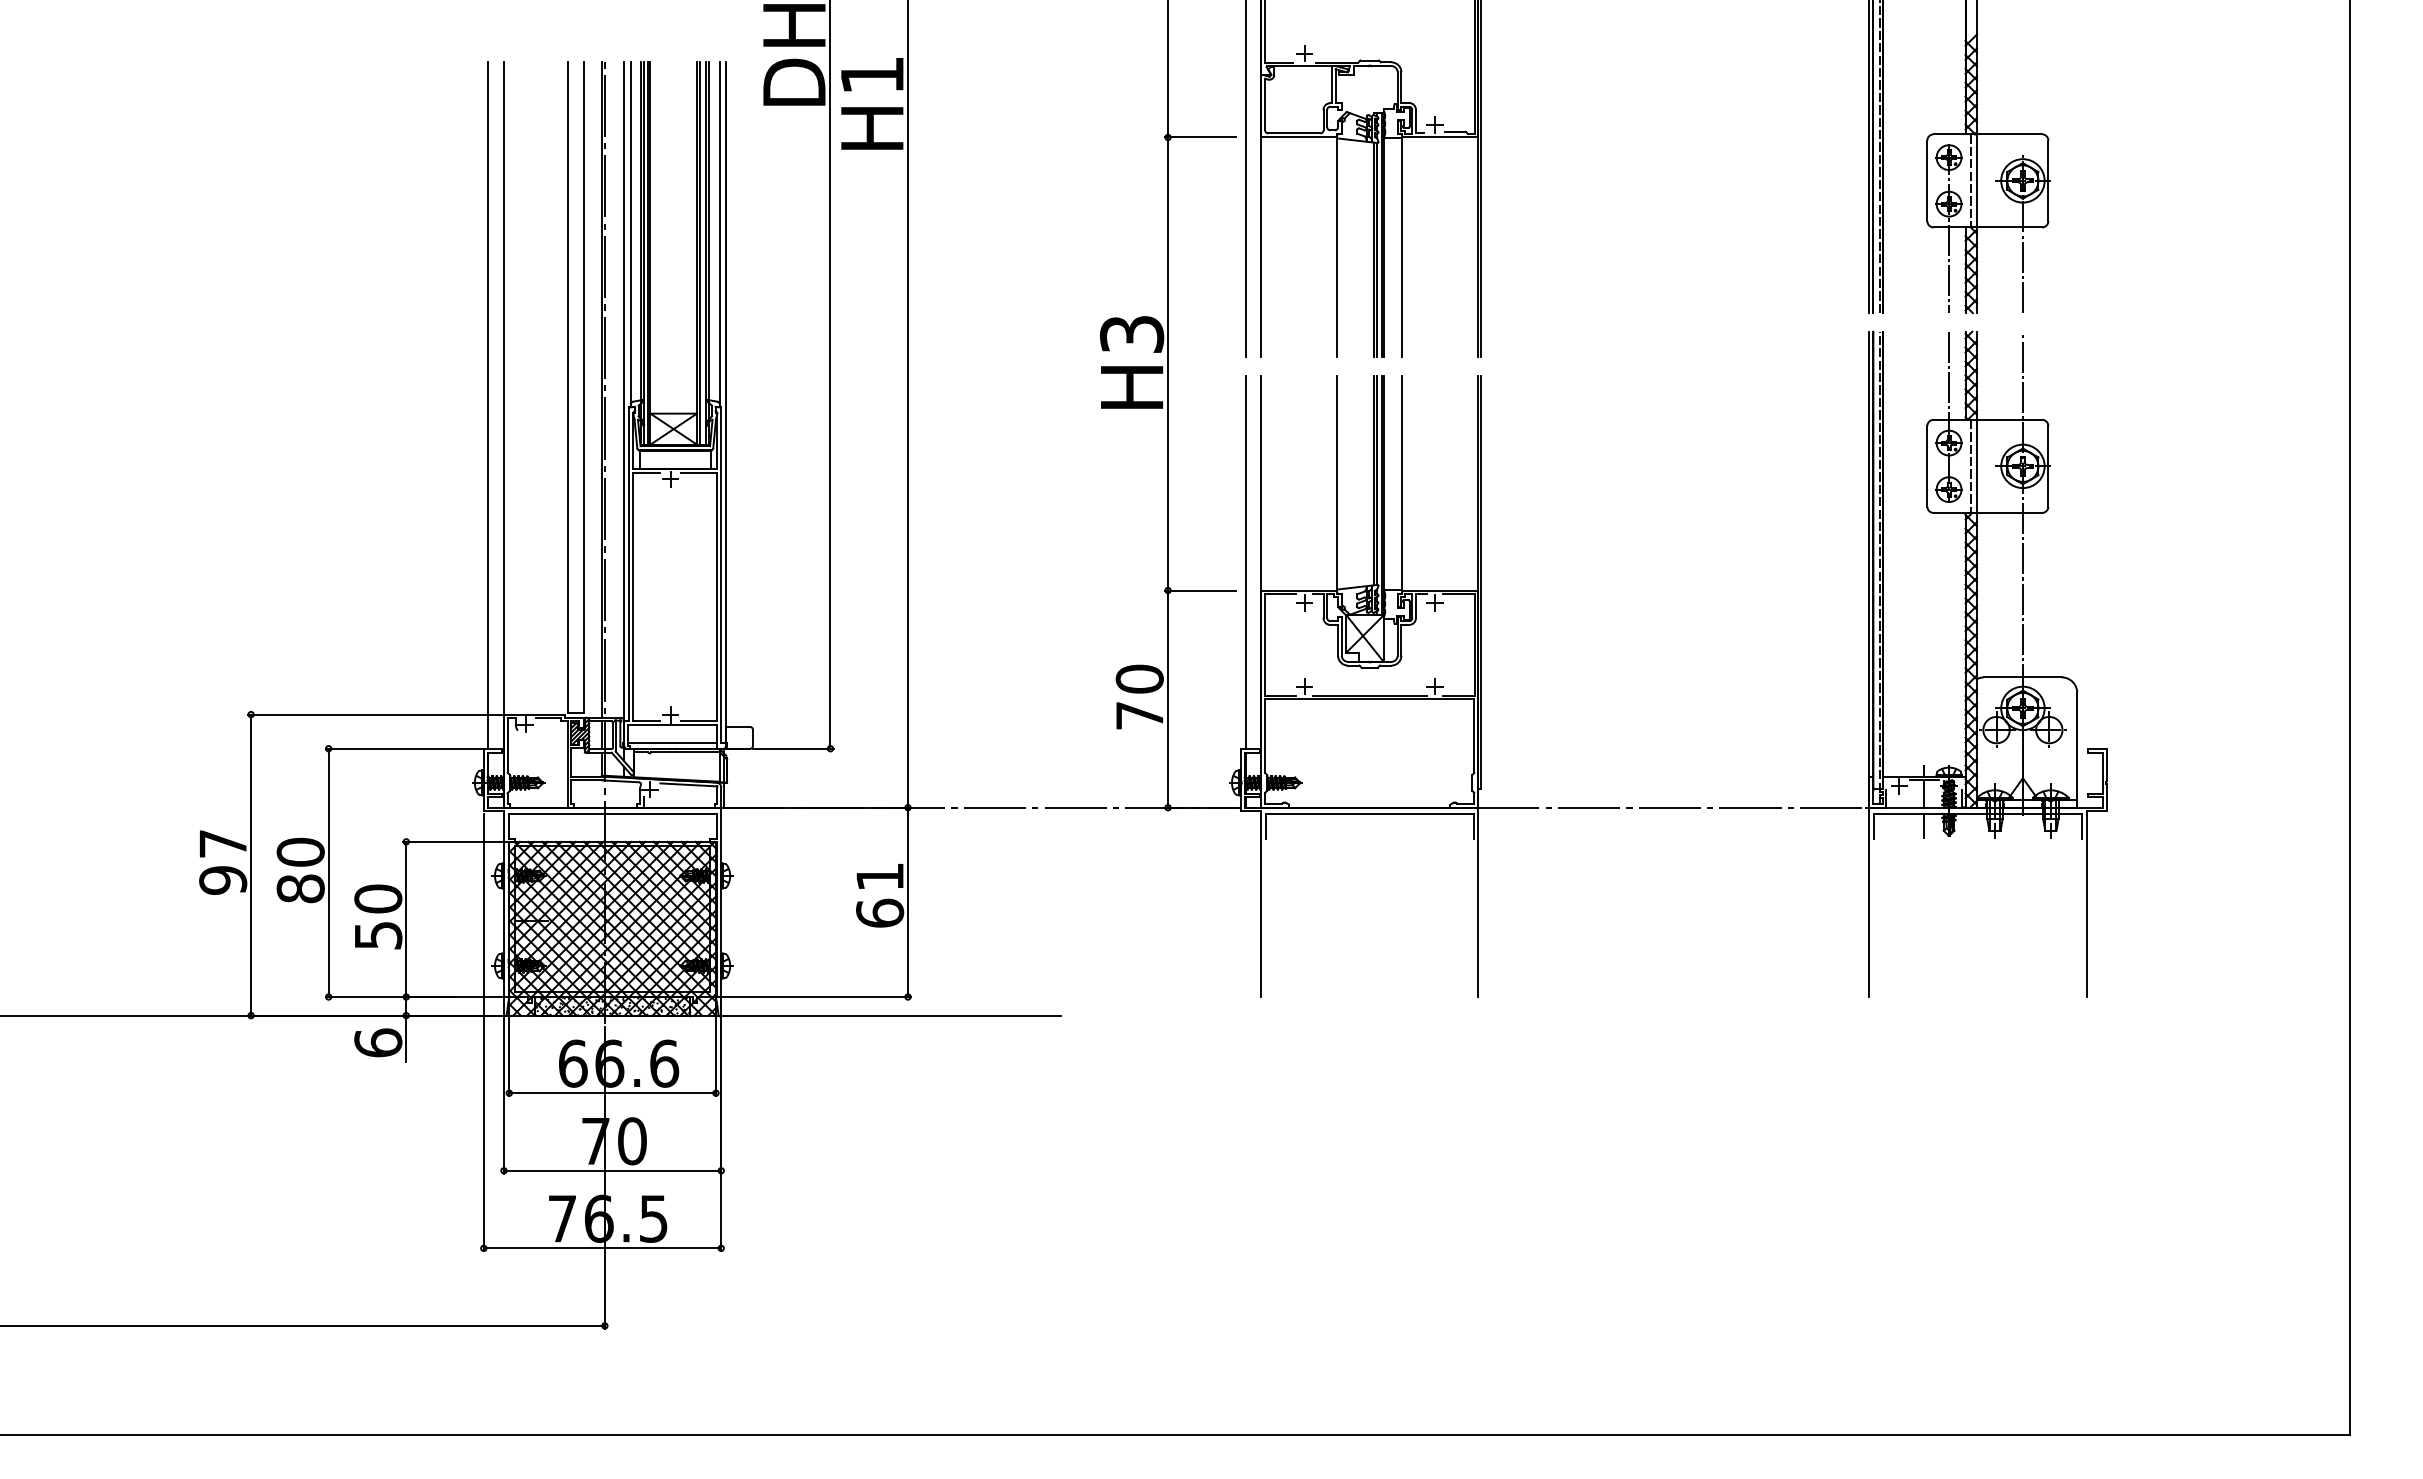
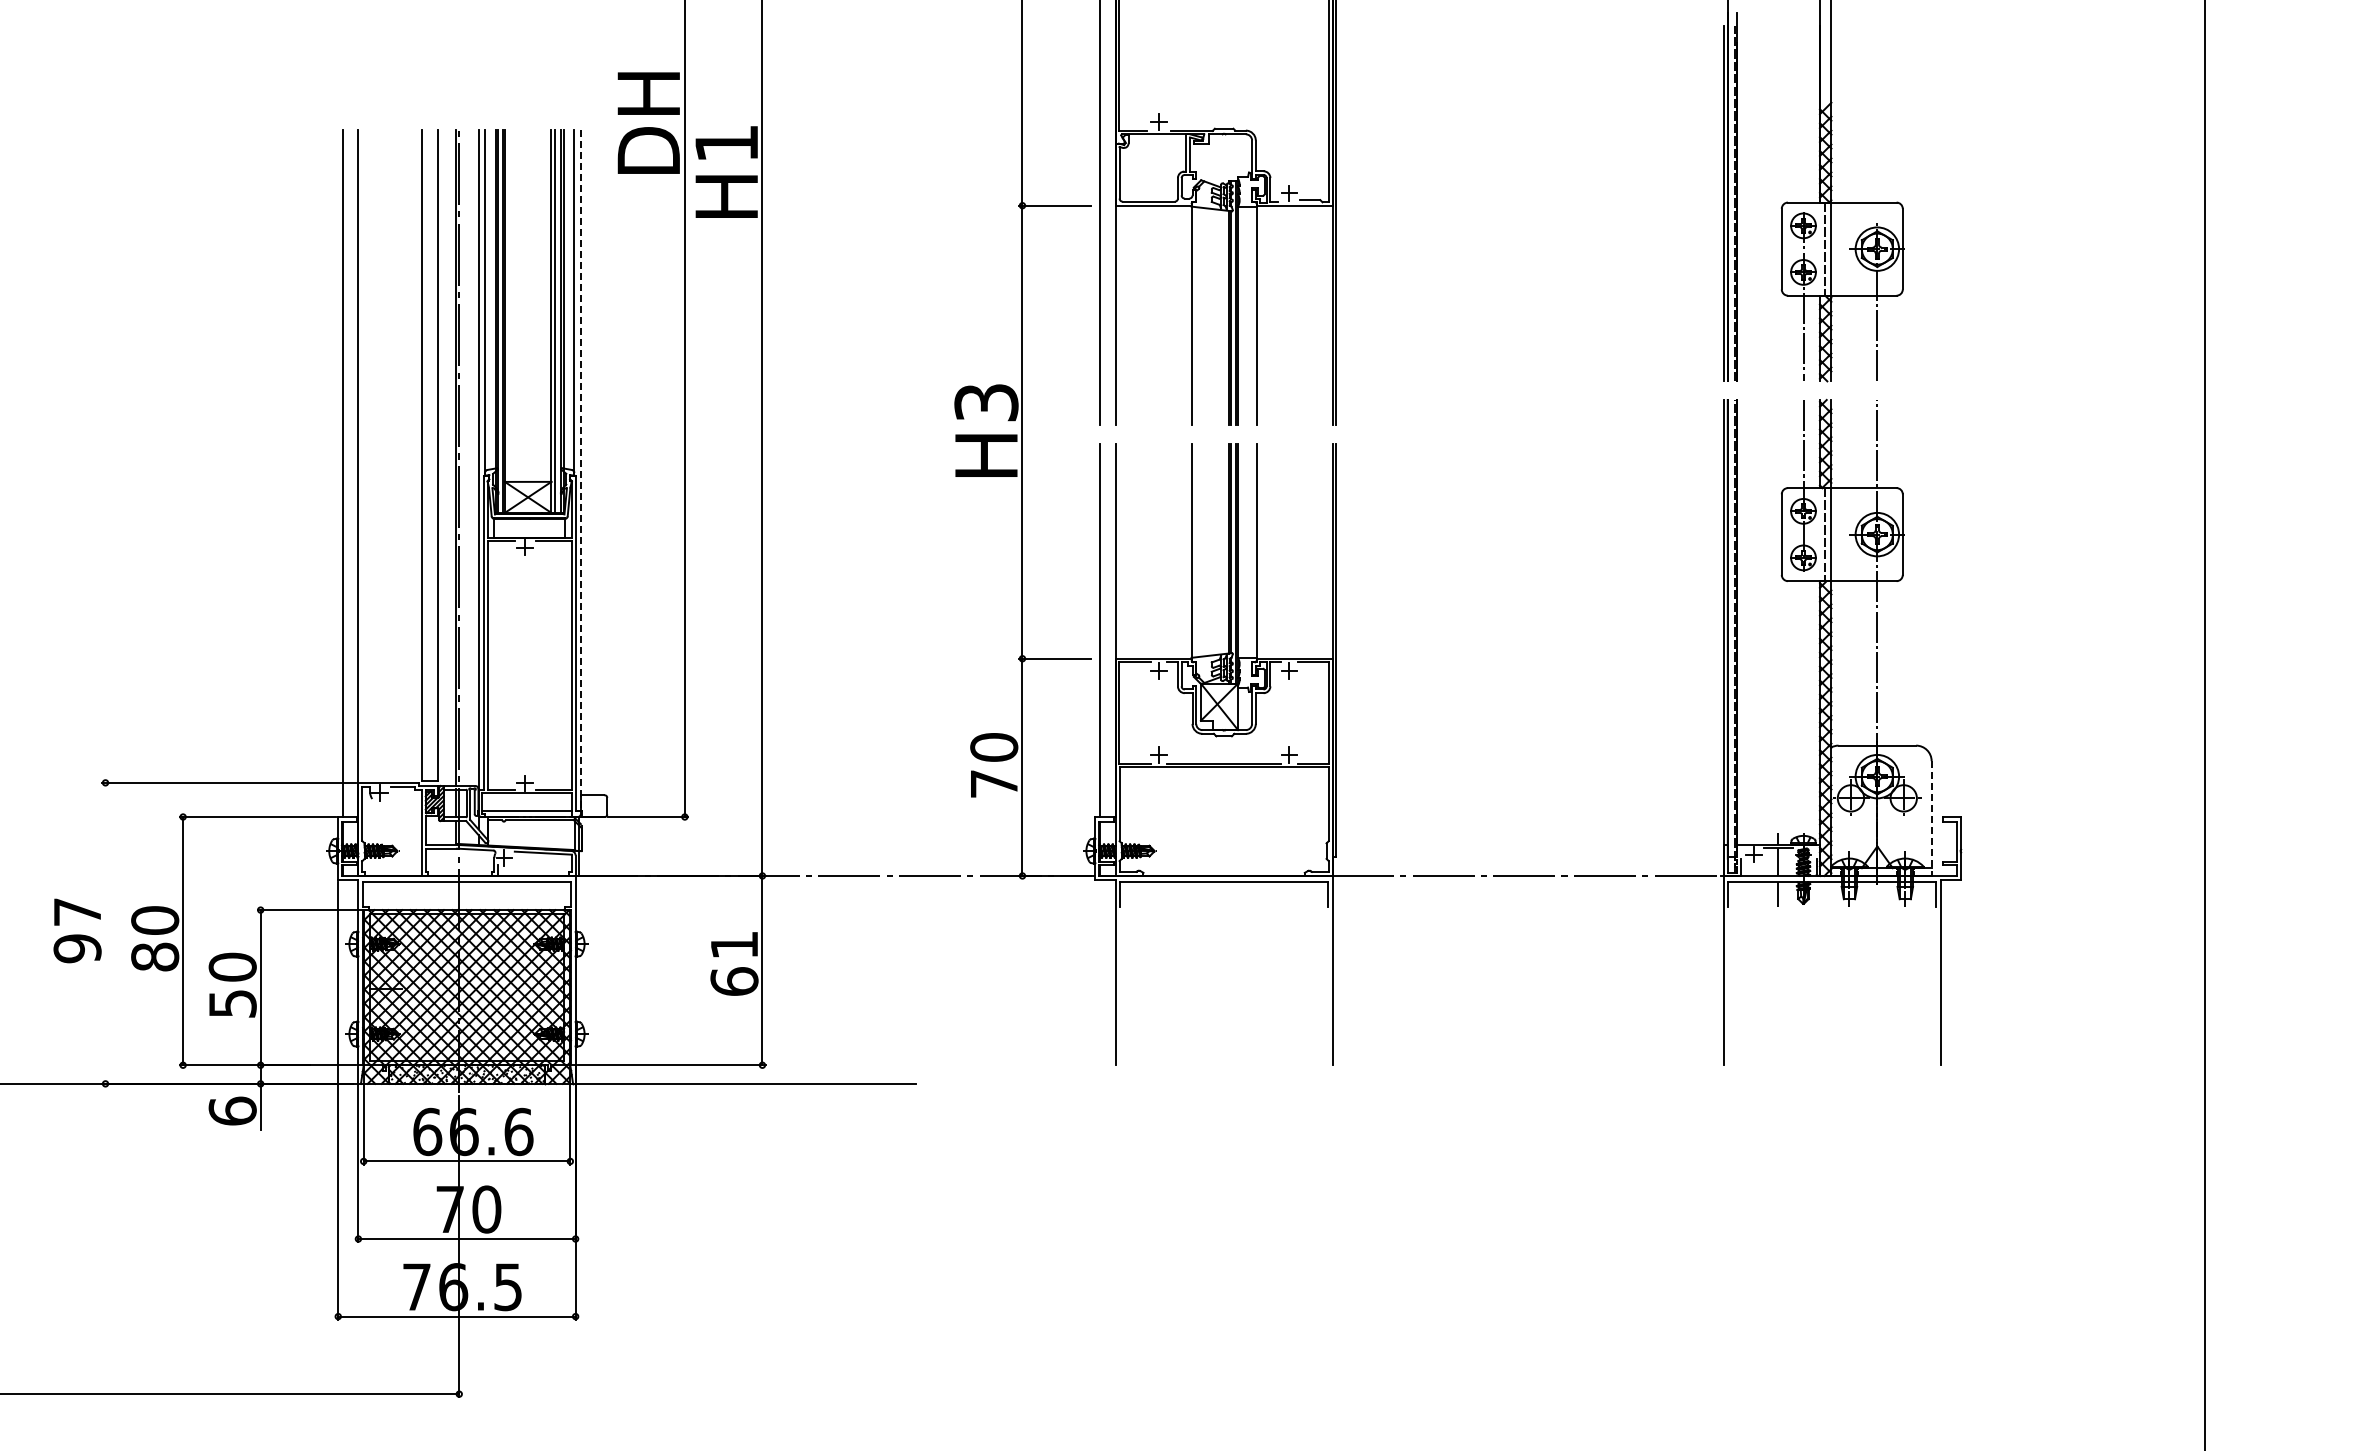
line: (726, 402) -> (580, 470), solid -> dashed
line: (2077, 750) -> (1931, 818), solid -> dashed
line: (251, 864) -> (105, 932), removed

